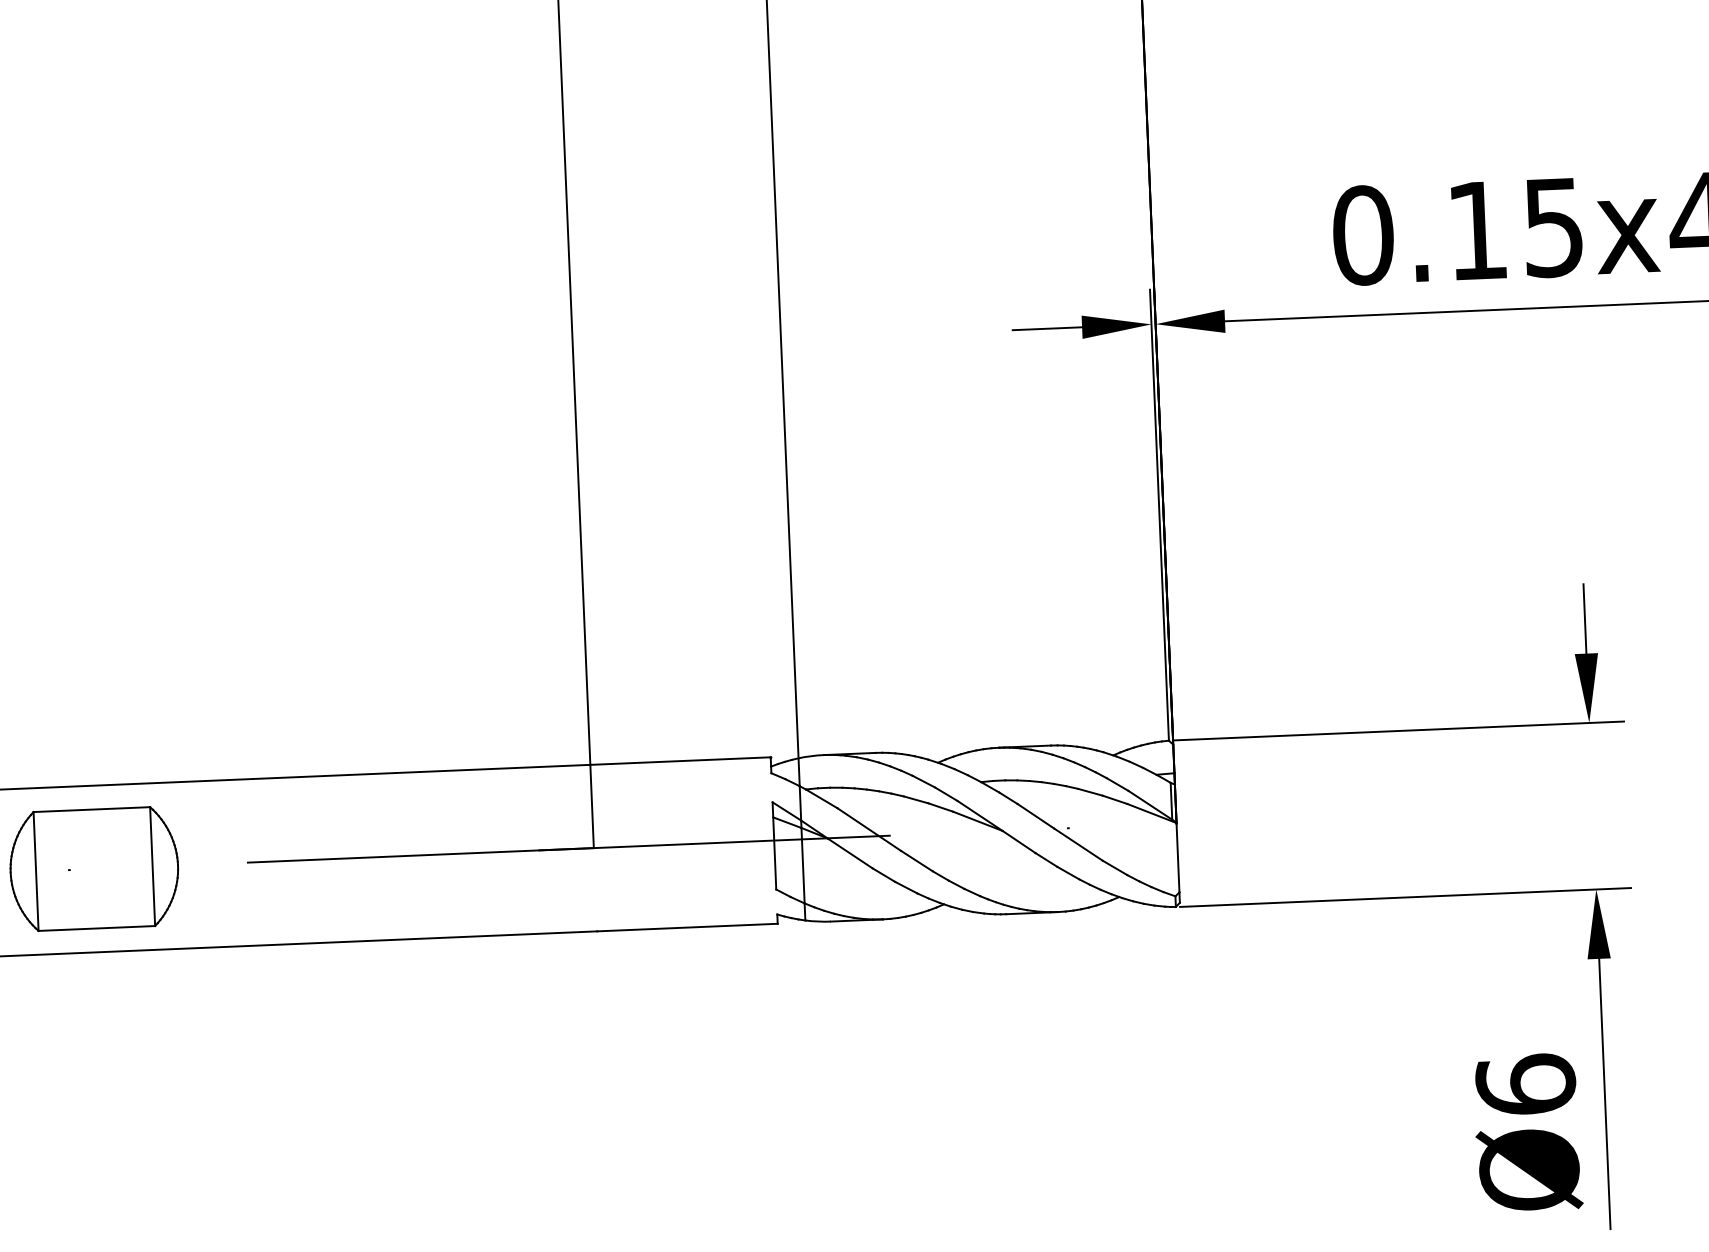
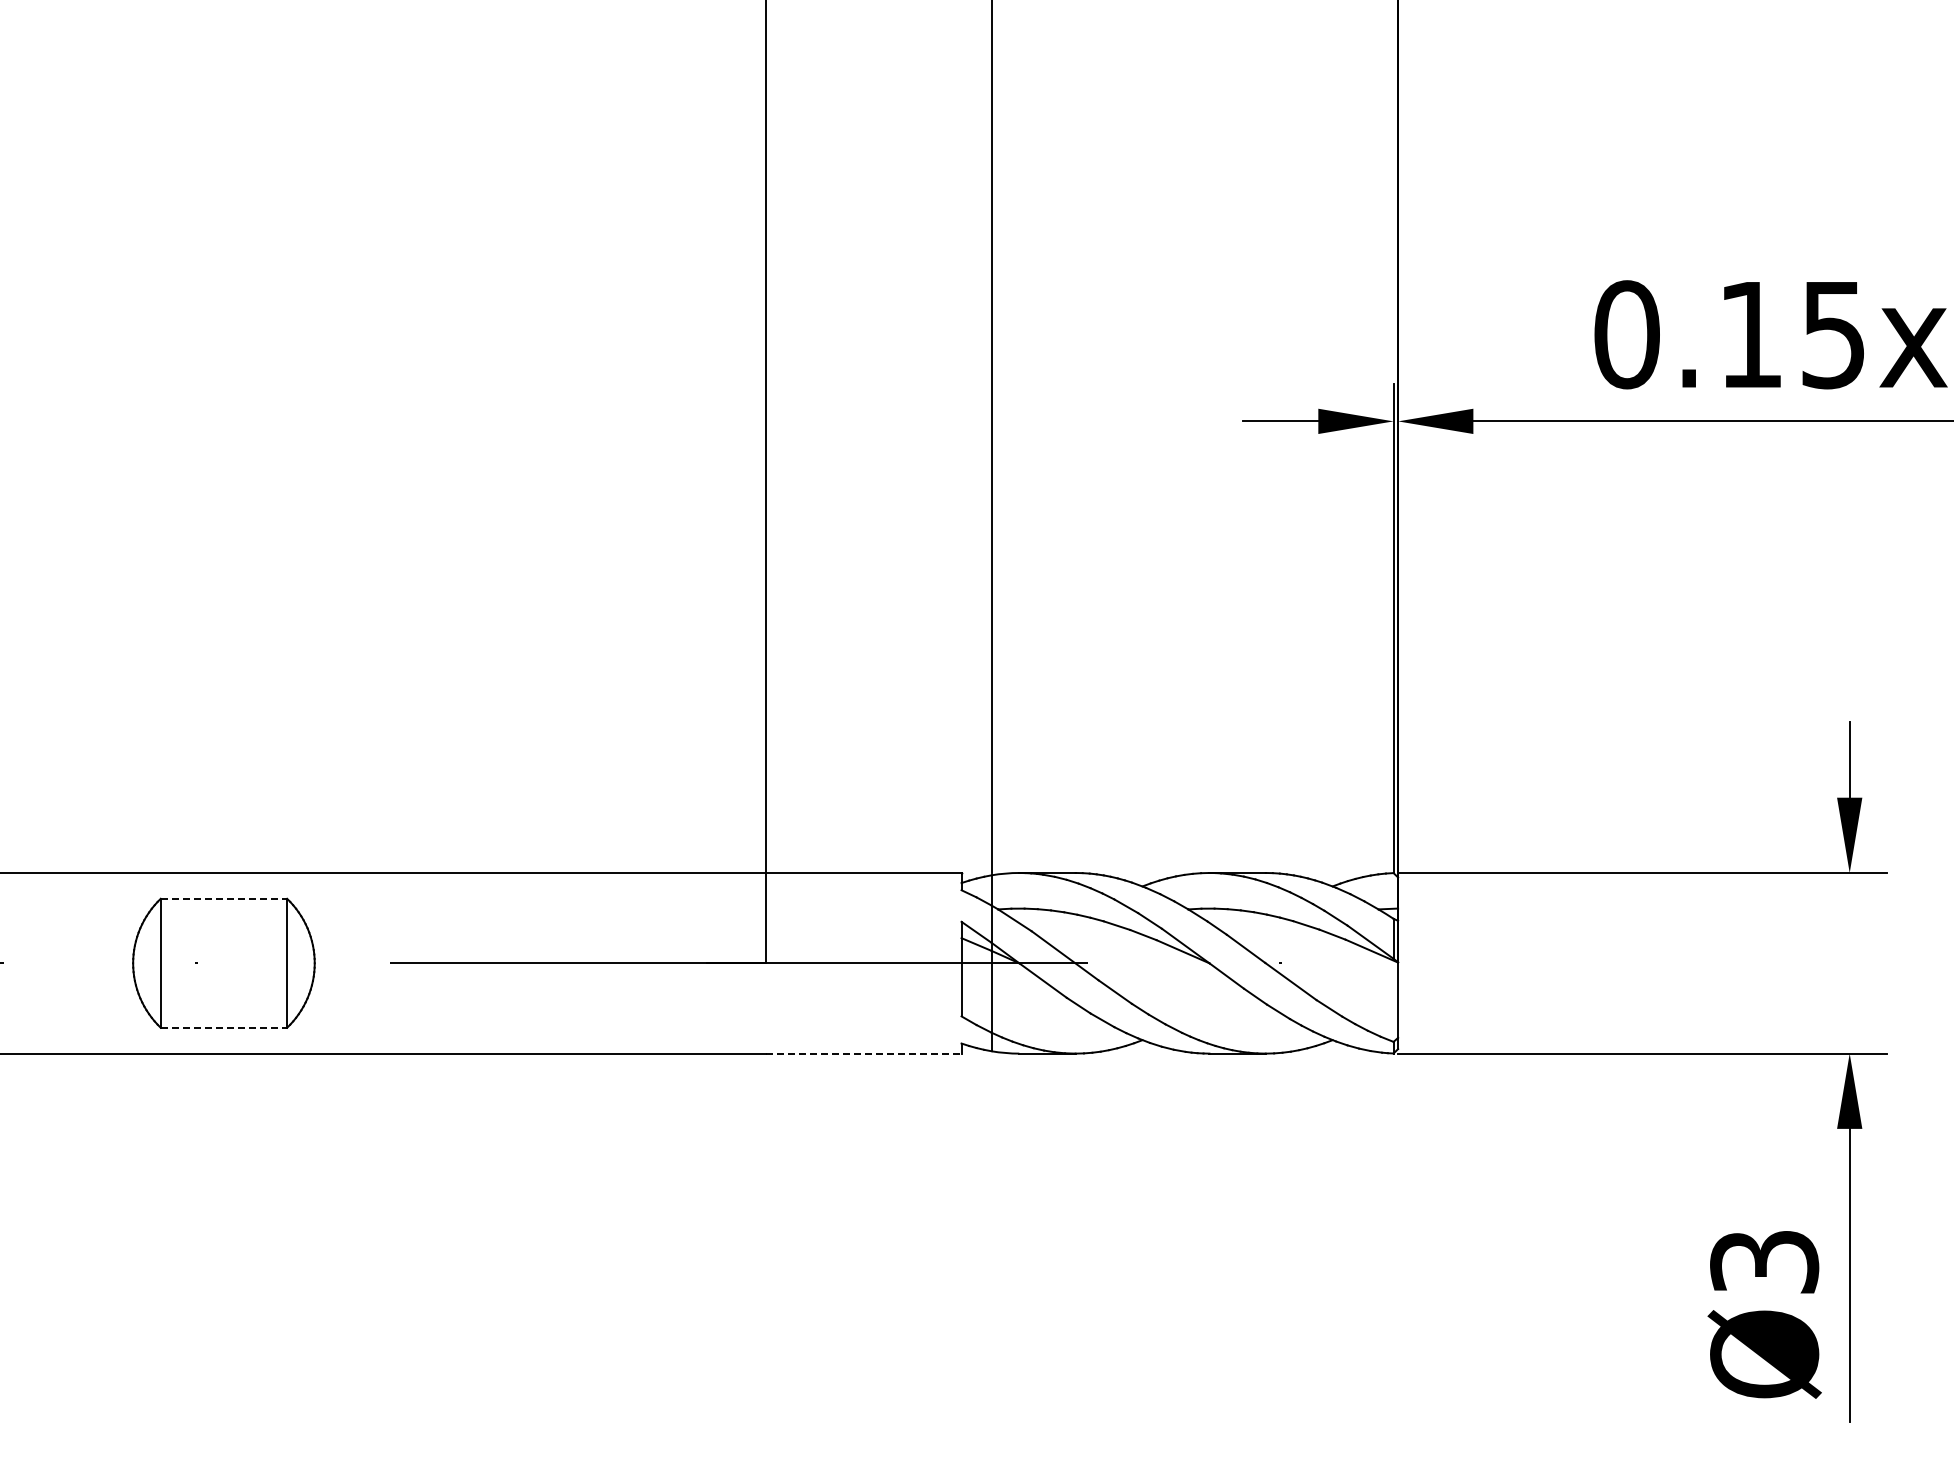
line: (92, 809) -> (224, 898), solid -> dashed
line: (687, 927) -> (863, 1053), solid -> dashed
line: (97, 928) -> (224, 1027), solid -> dashed
text: (1525, 1084) -> (1764, 1261), Ø6 -> Ø3

